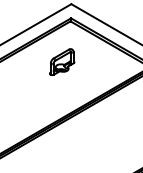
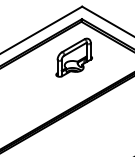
part: (61, 61) -> (73, 57), size x1.67

